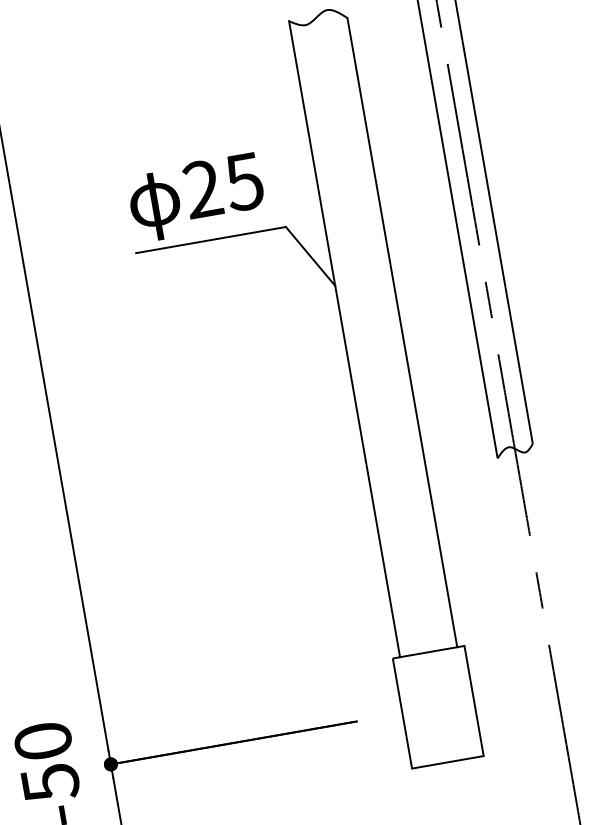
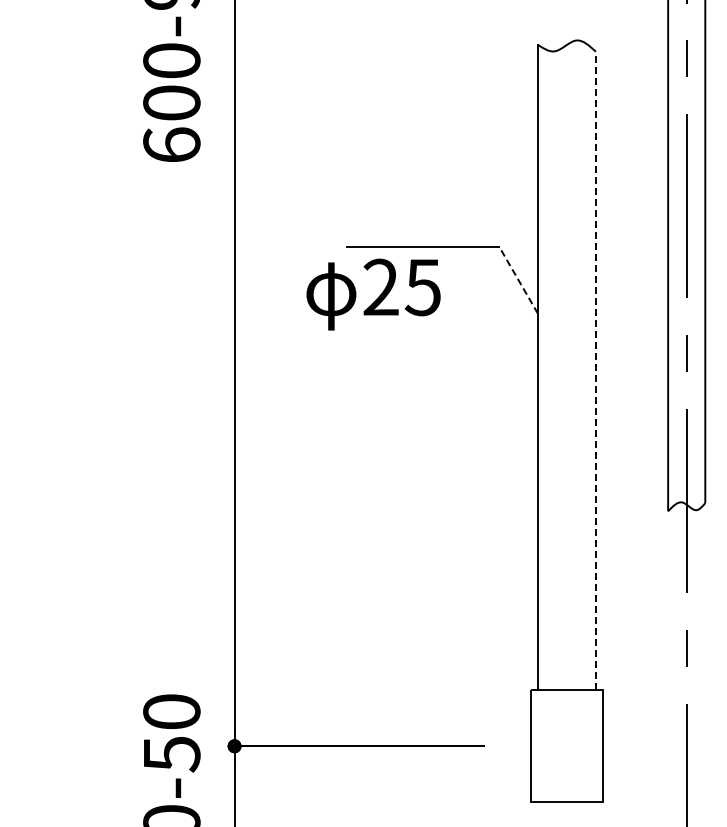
text: (196, 197) -> (373, 294), moved
line: (310, 255) -> (518, 279), solid -> dashed
line: (401, 332) -> (595, 370), solid -> dashed

